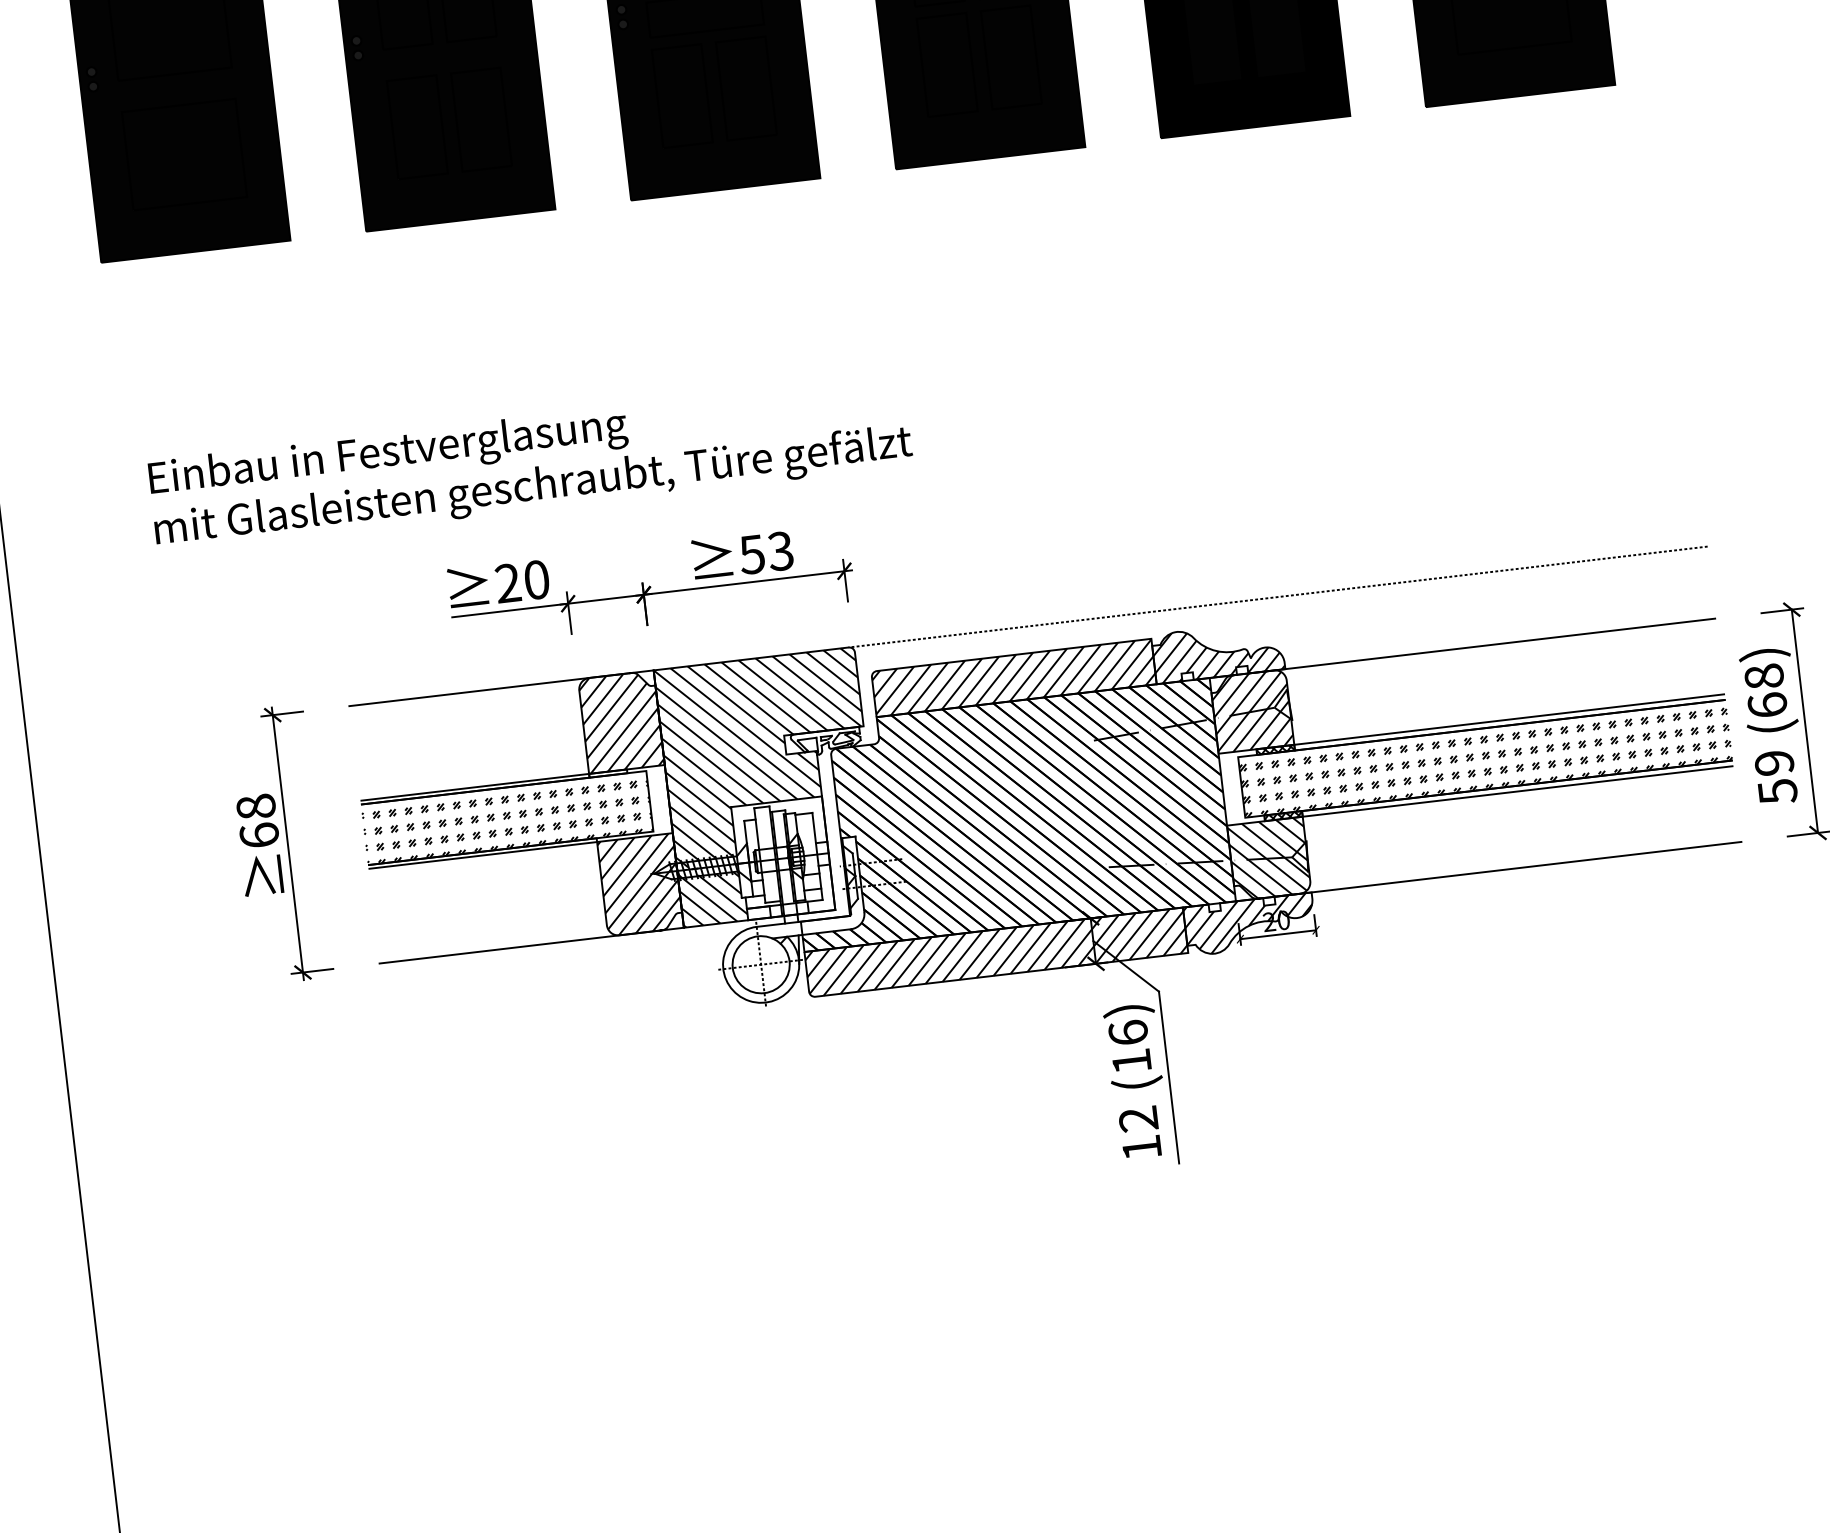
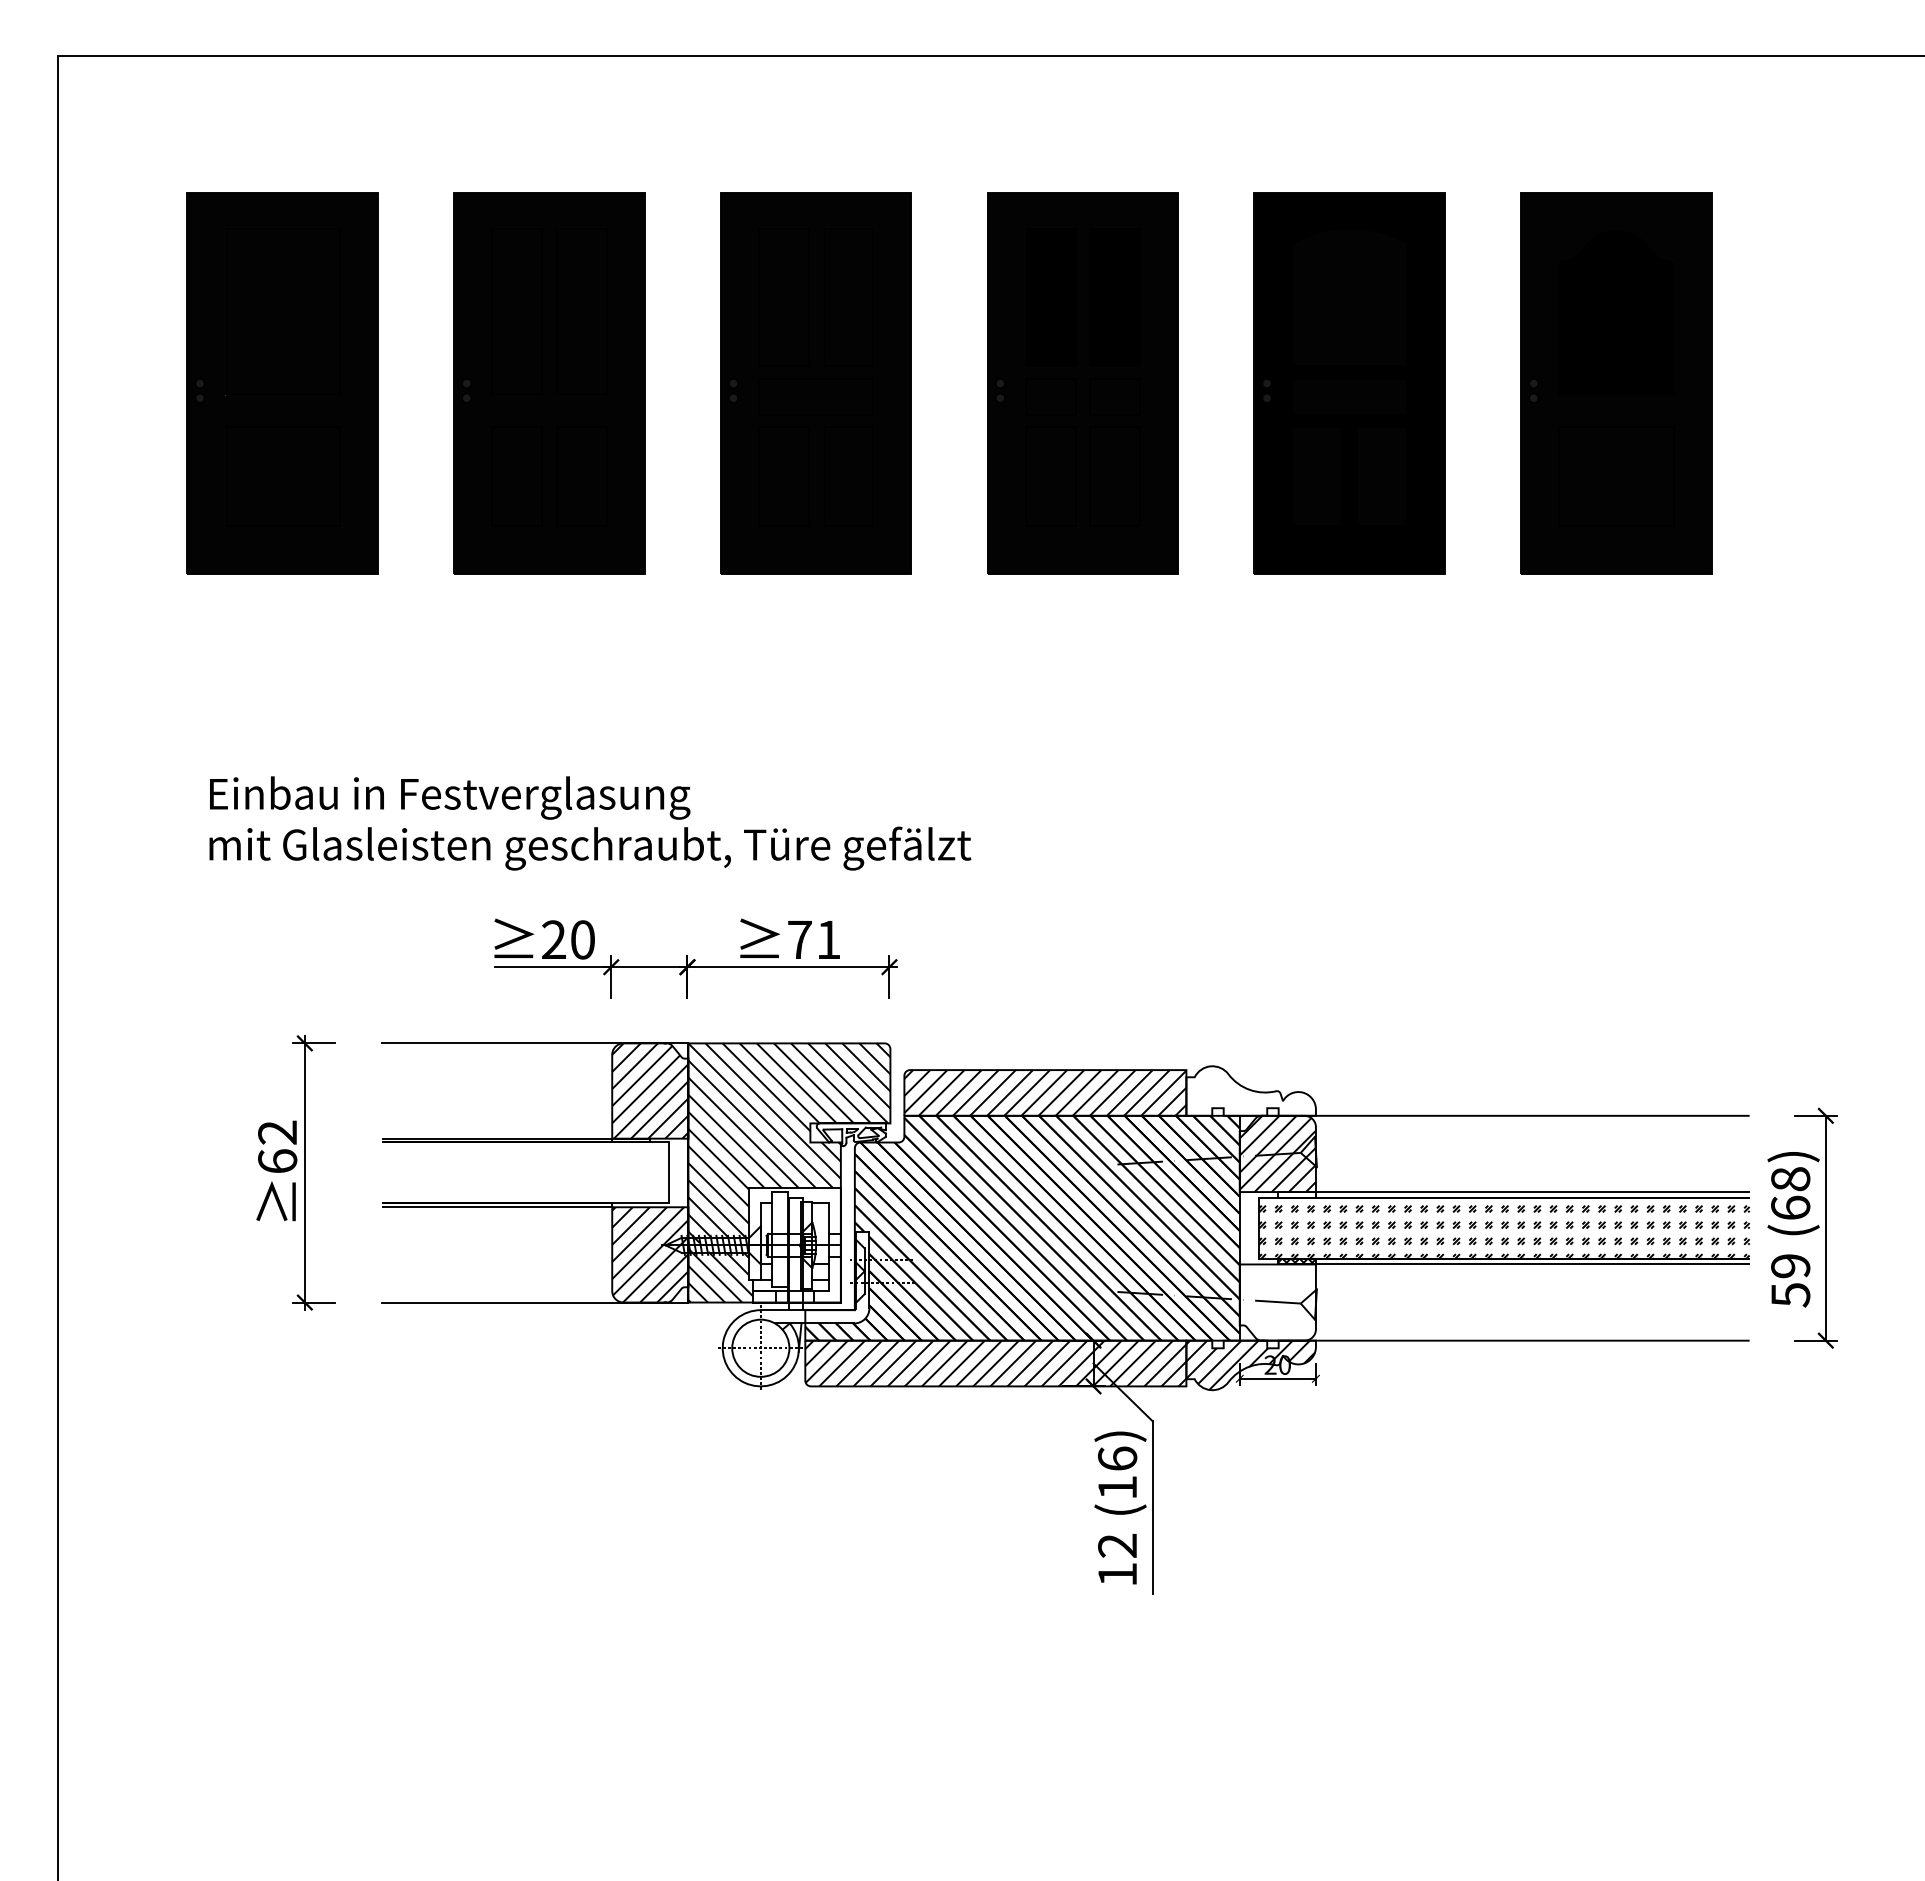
text: (765, 552) -> (813, 939), 53 -> 71
line: (1277, 597) -> (1316, 1043), removed
hatch: (1217, 652) -> (1250, 1091), removed
hatch: (1275, 749) -> (1296, 1194), removed
text: (255, 806) -> (277, 1132), 68 -> 62
hatch: (507, 822) -> (525, 1177), removed
hatch: (1268, 859) -> (1277, 1302), removed

